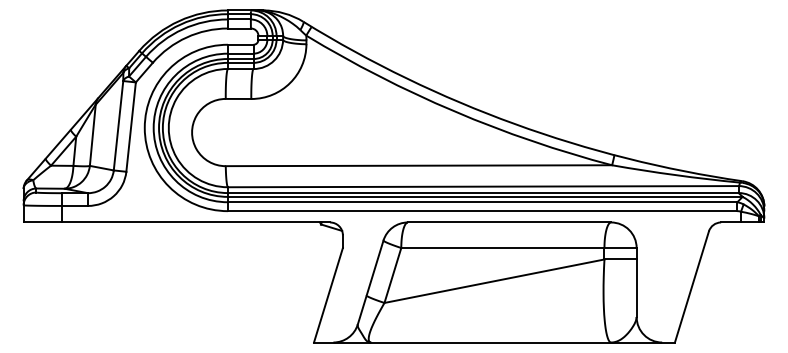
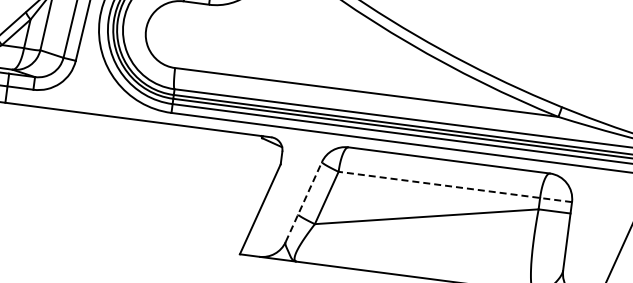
line: (518, 248) -> (454, 187), solid -> dashed
line: (370, 282) -> (303, 202), solid -> dashed

